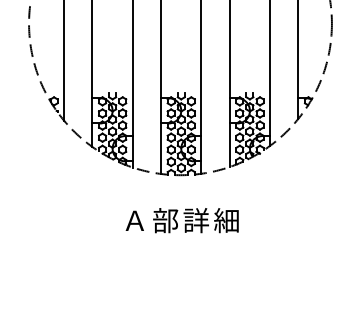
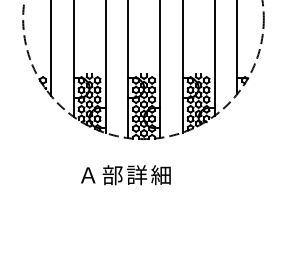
text: (181, 221) -> (125, 175), moved

